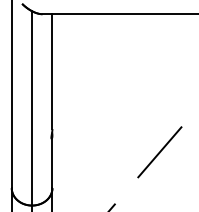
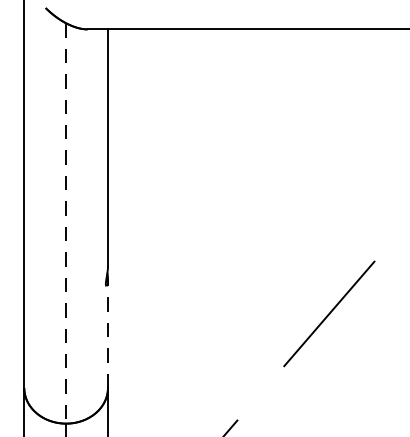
line: (32, 108) -> (66, 223), solid -> dashed
line: (52, 161) -> (108, 332), solid -> dashed

